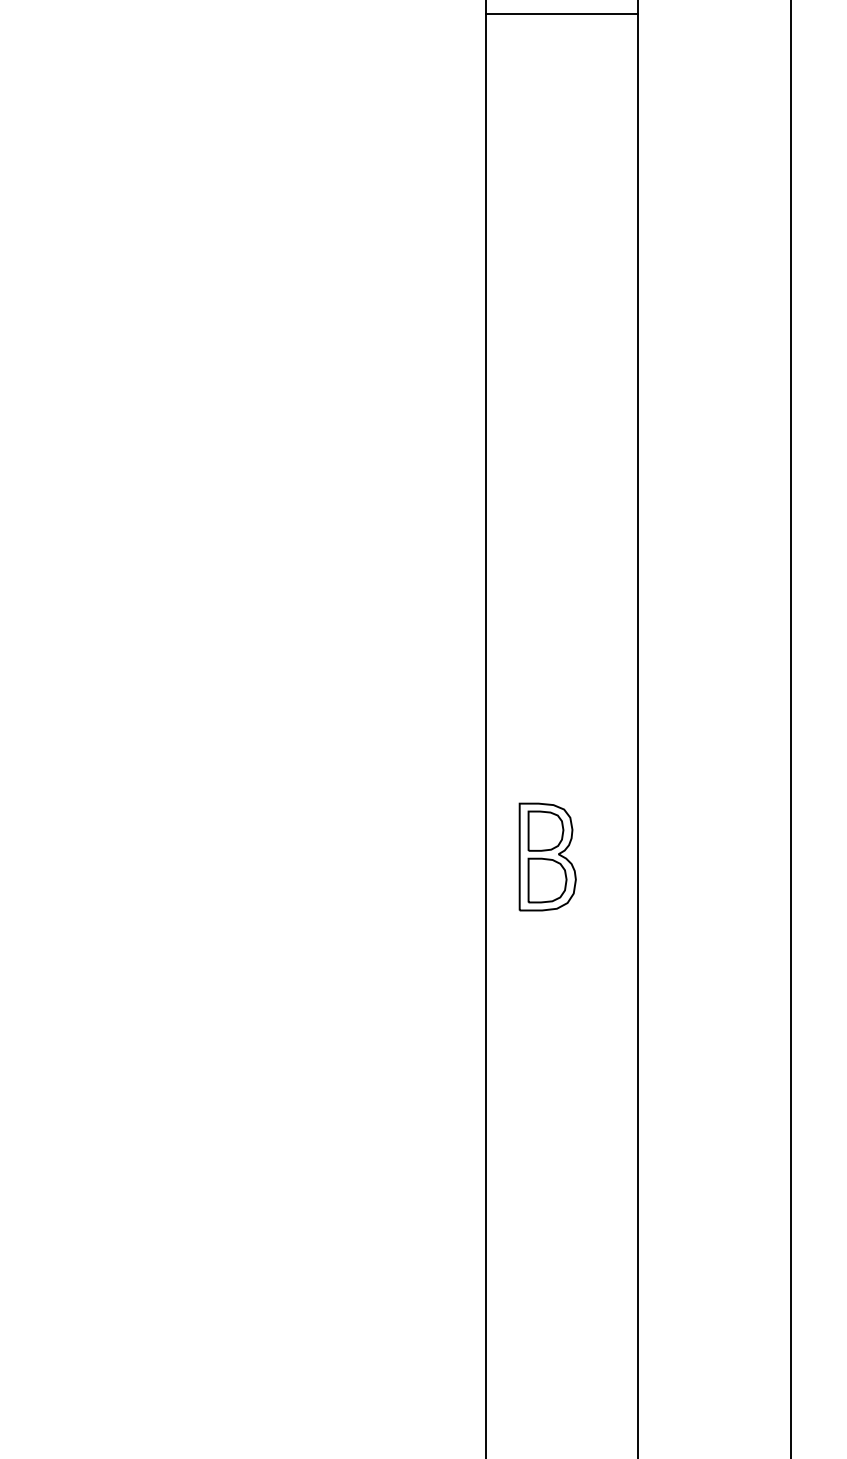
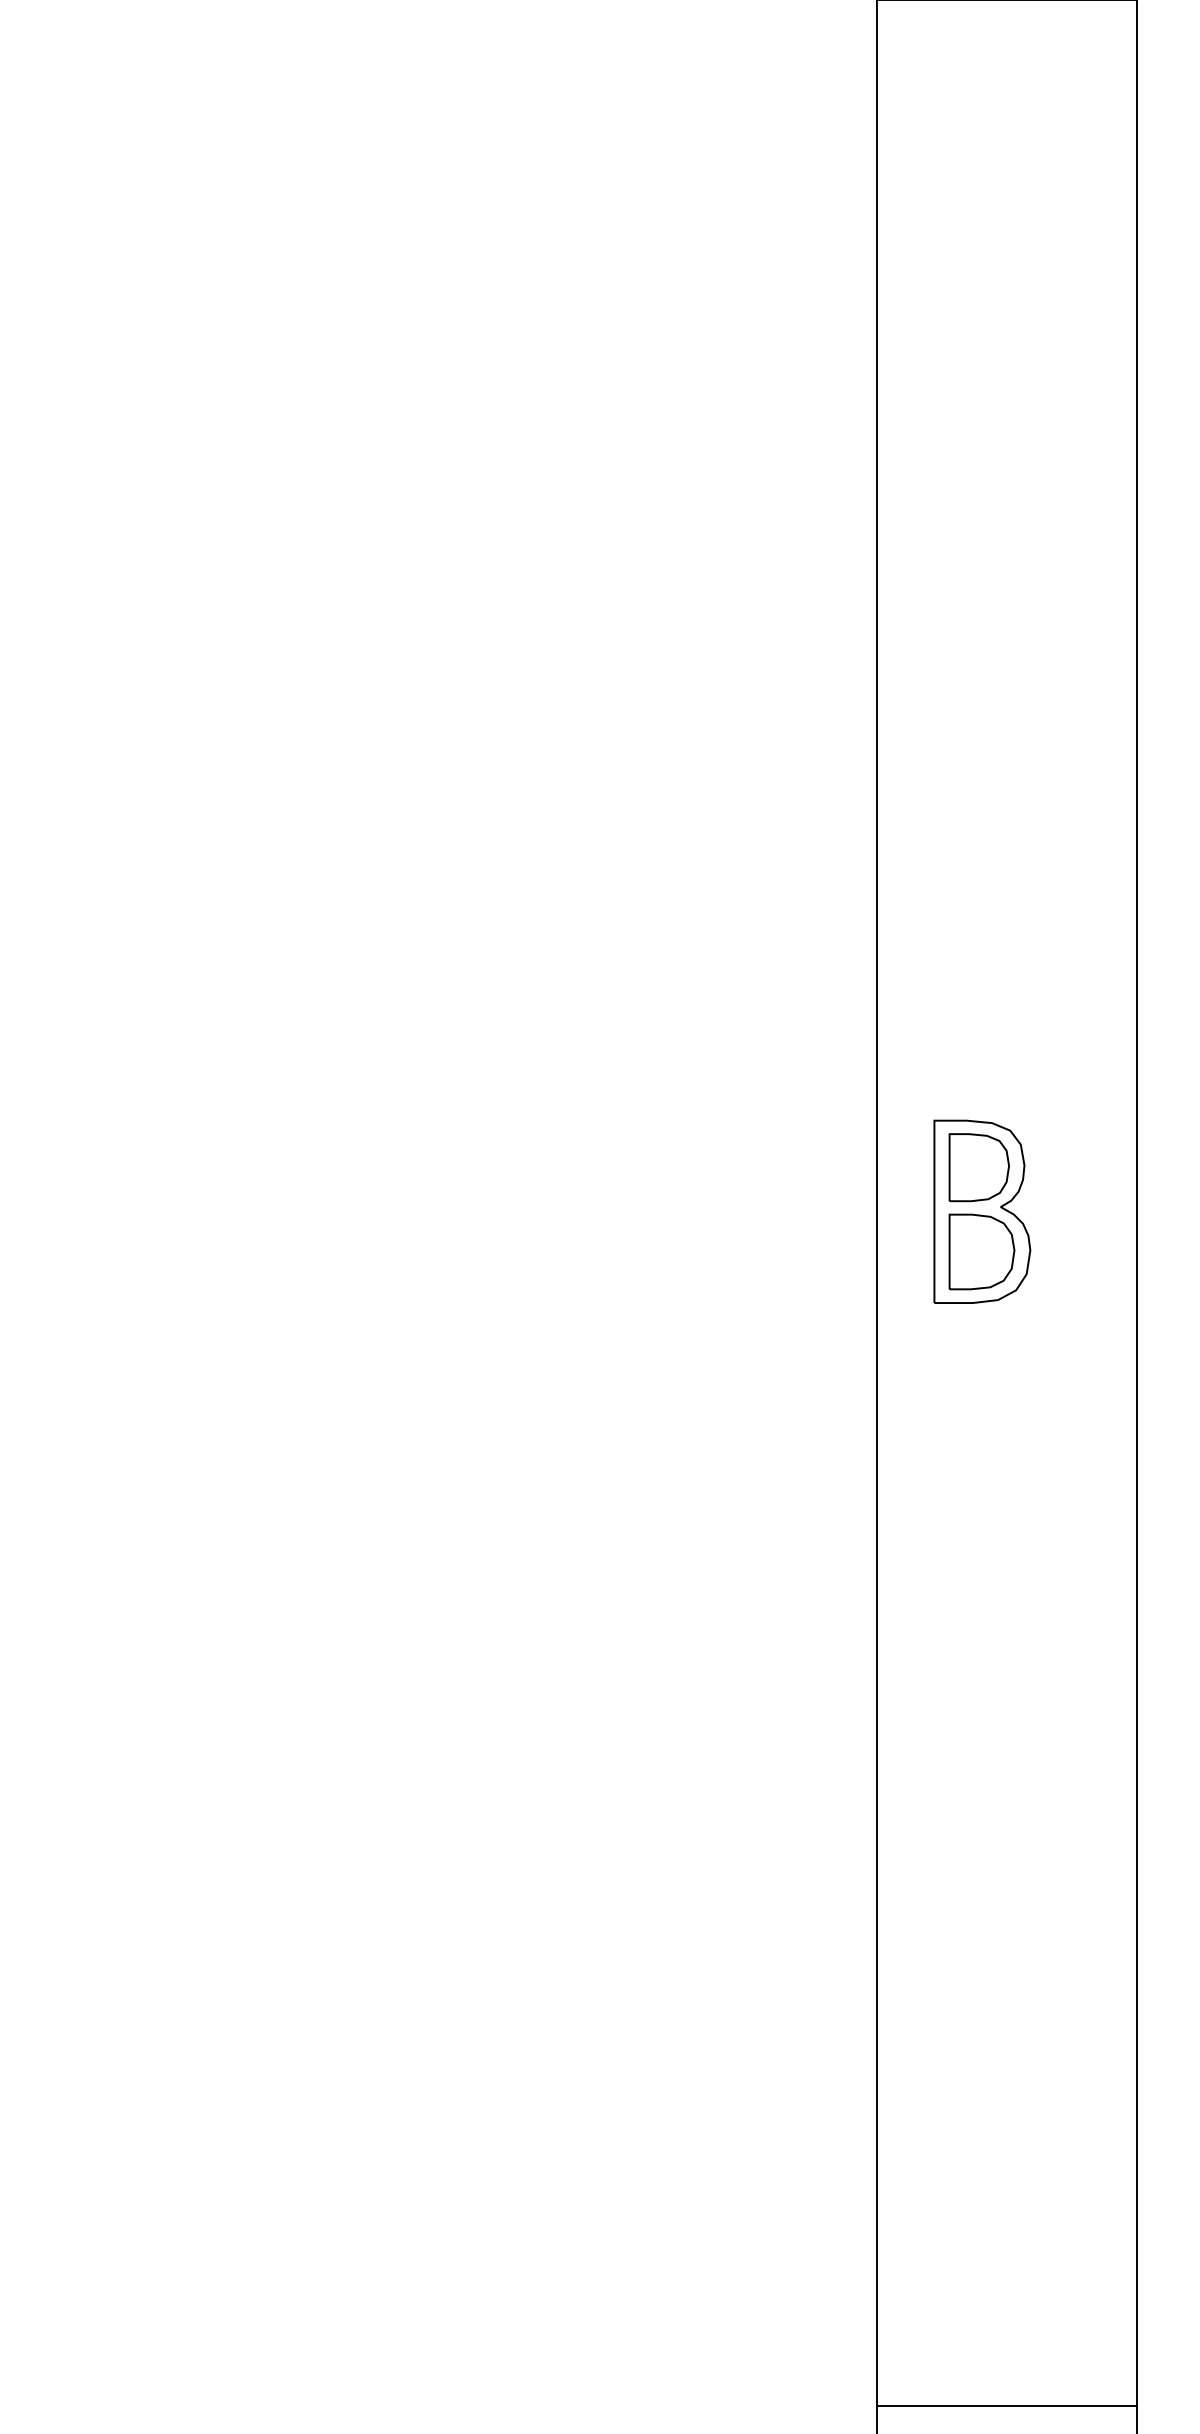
part: (547, 856) -> (981, 1210), moved
line: (561, 1423) -> (1005, 2405), added

